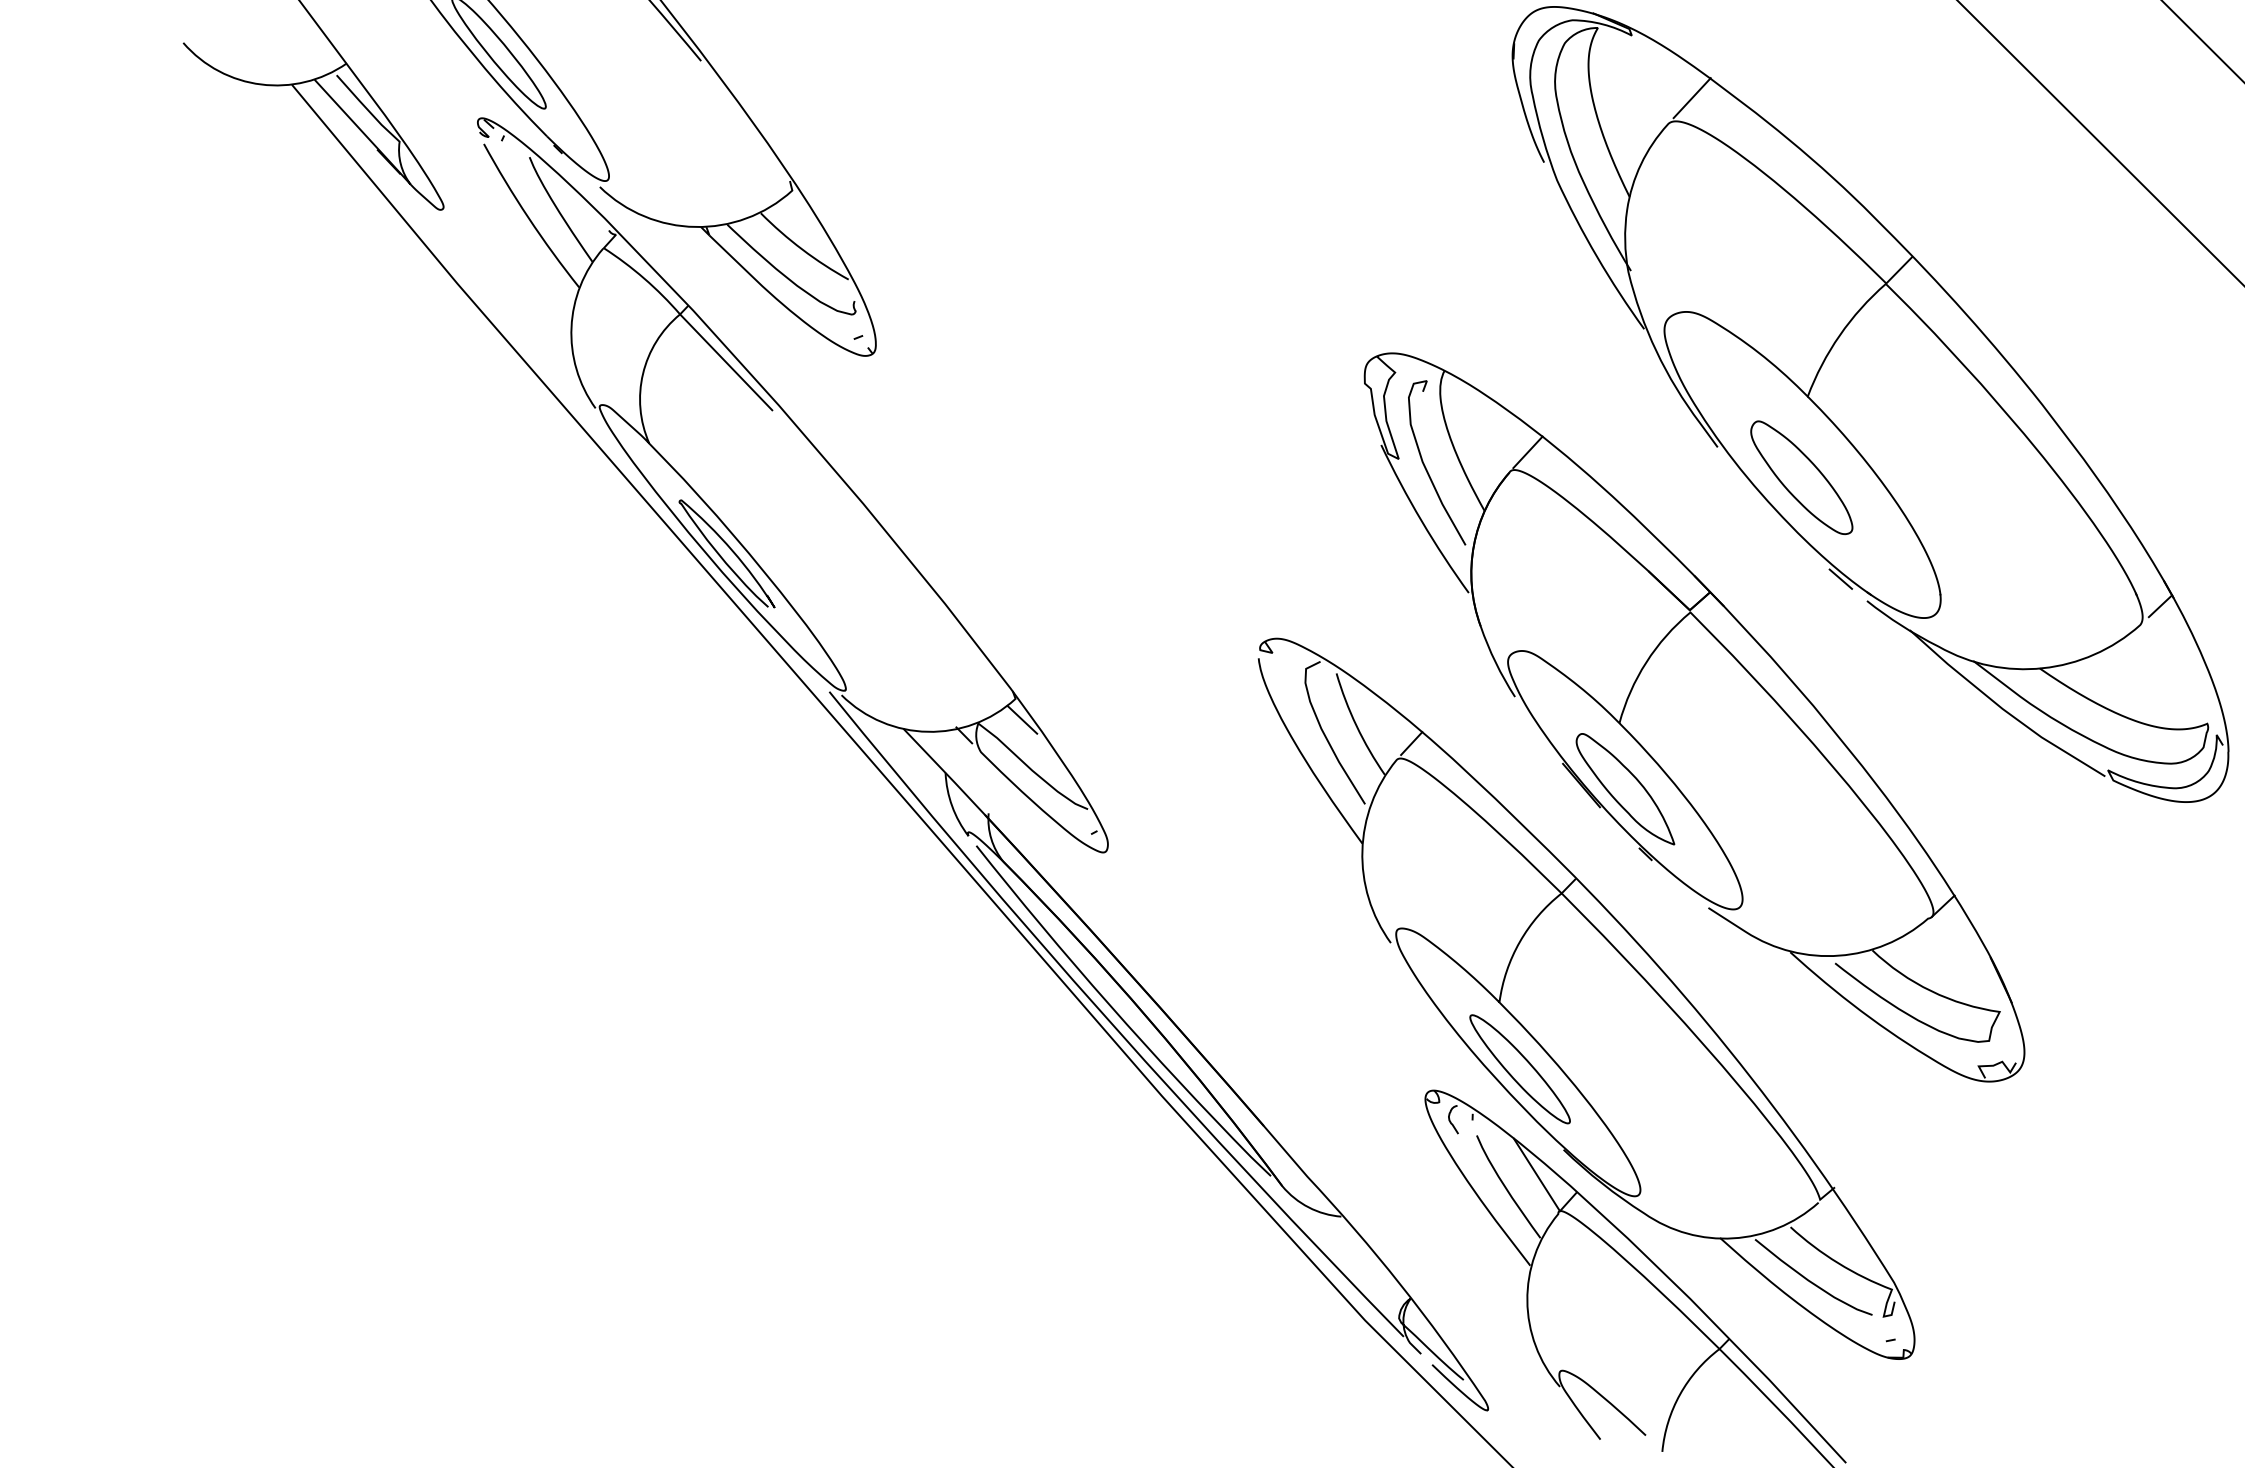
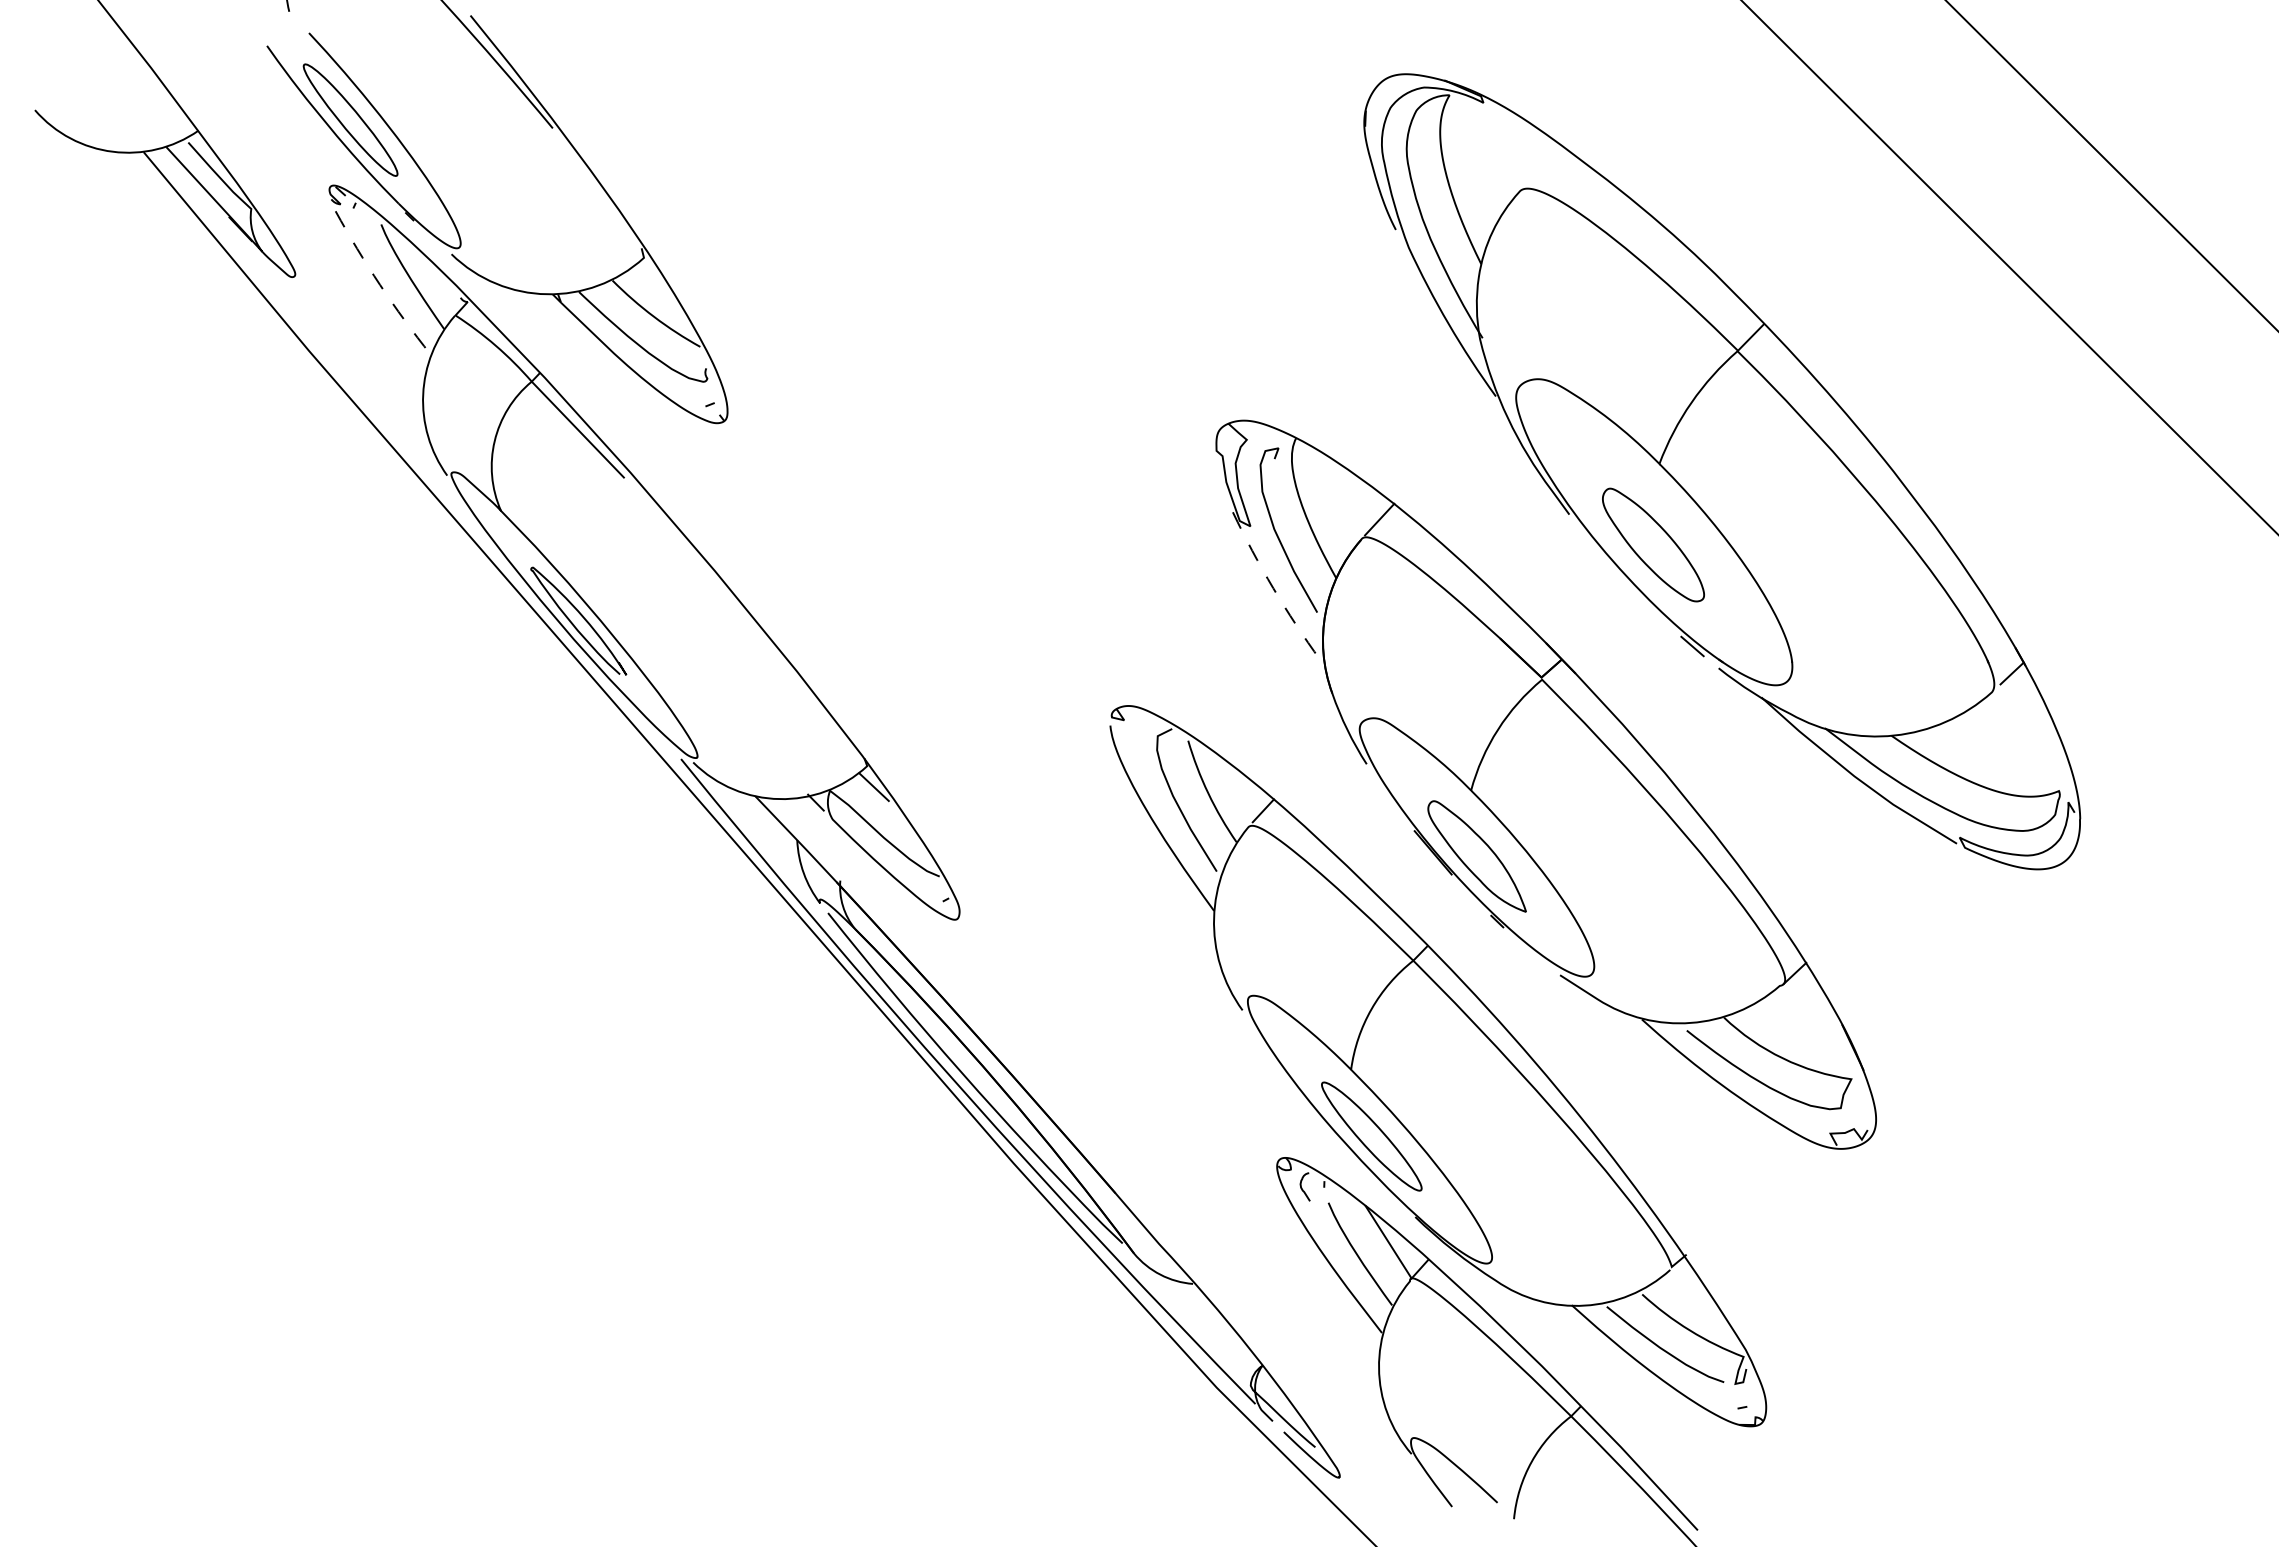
line: (1691, 98) -> (1543, 165), removed
arc: (528, 218) -> (380, 285), solid -> dashed
arc: (1421, 521) -> (1273, 588), solid -> dashed

